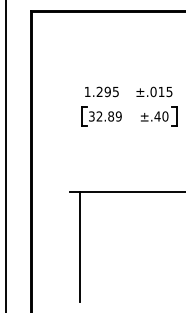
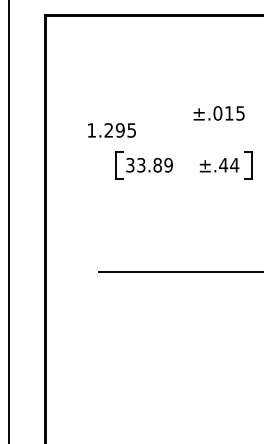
text: (101, 91) -> (111, 129), moved
text: (154, 91) -> (219, 112), moved
text: (99, 116) -> (141, 165), 32.89 -> 33.89
text: (165, 116) -> (234, 165), ±.40 -> ±.44
line: (80, 246) -> (114, 349), removed

